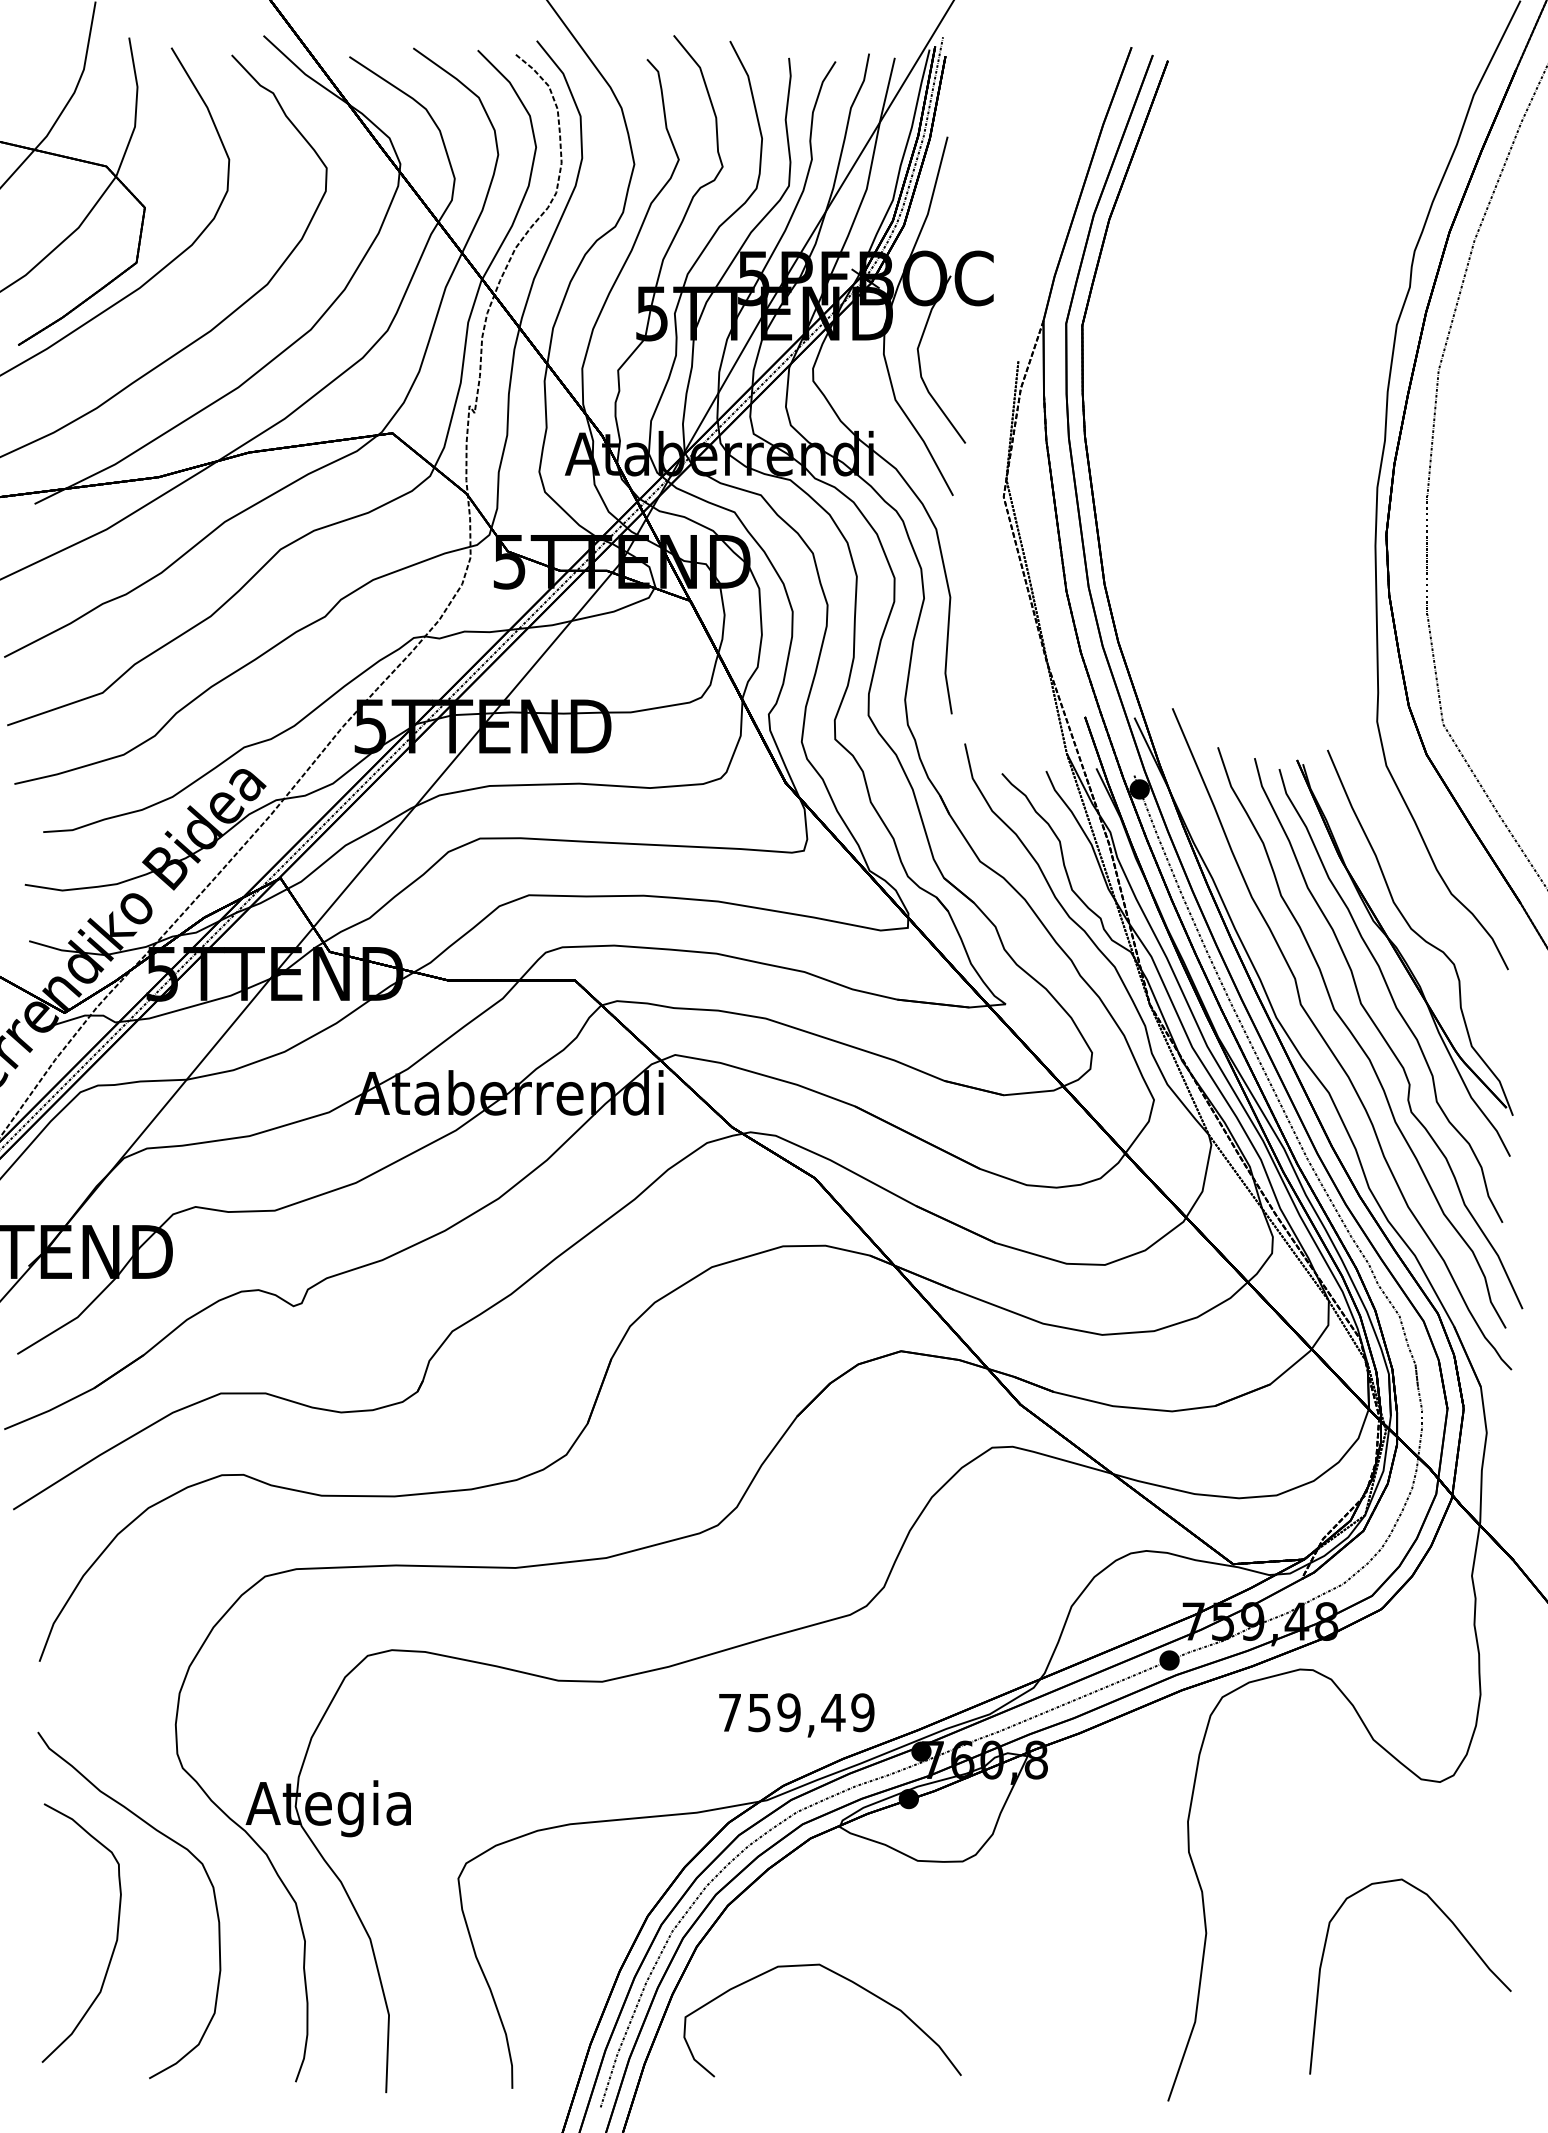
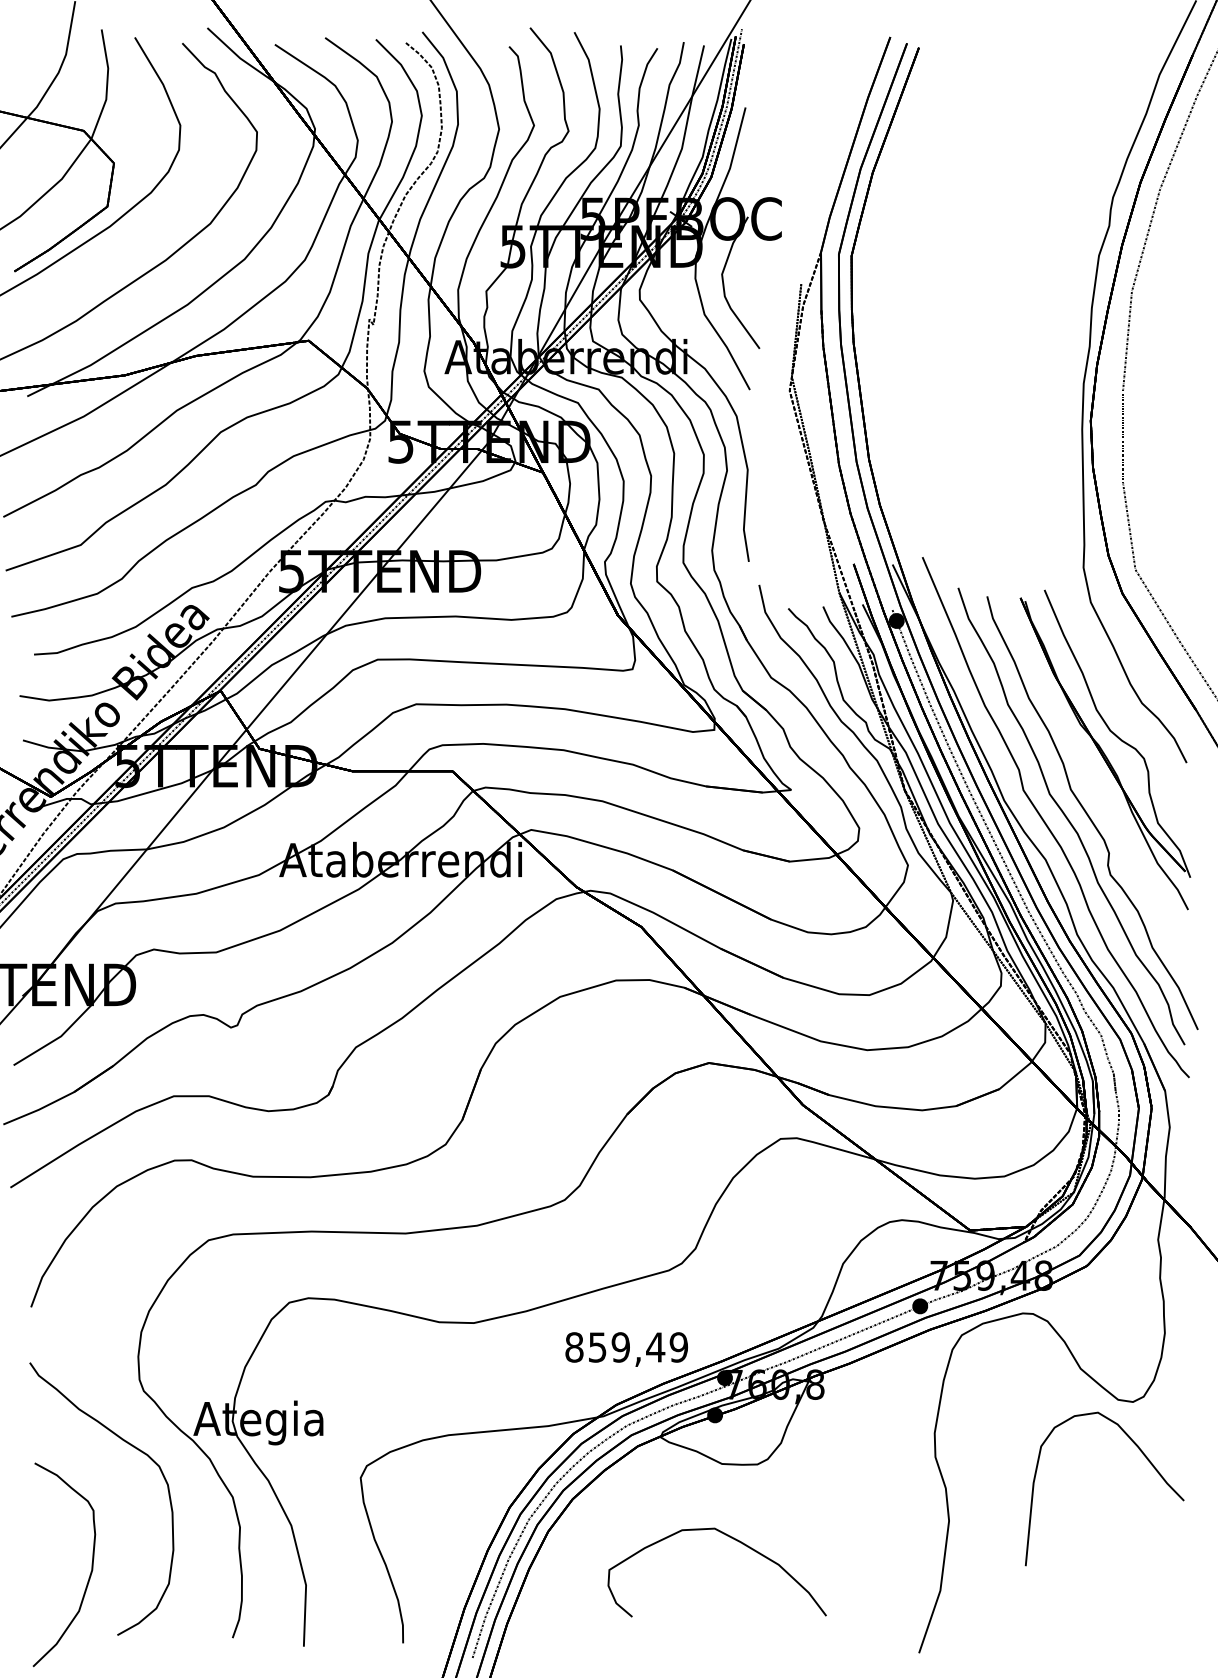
curve: (1389, 995) -> (1093, 783), removed
text: (730, 1712) -> (574, 1347), 759,49 -> 859,49
curve: (1463, 1939) -> (1146, 1459), moved
curve: (114, 1941) -> (90, 1571), moved
curve: (843, 1978) -> (733, 1539), moved

